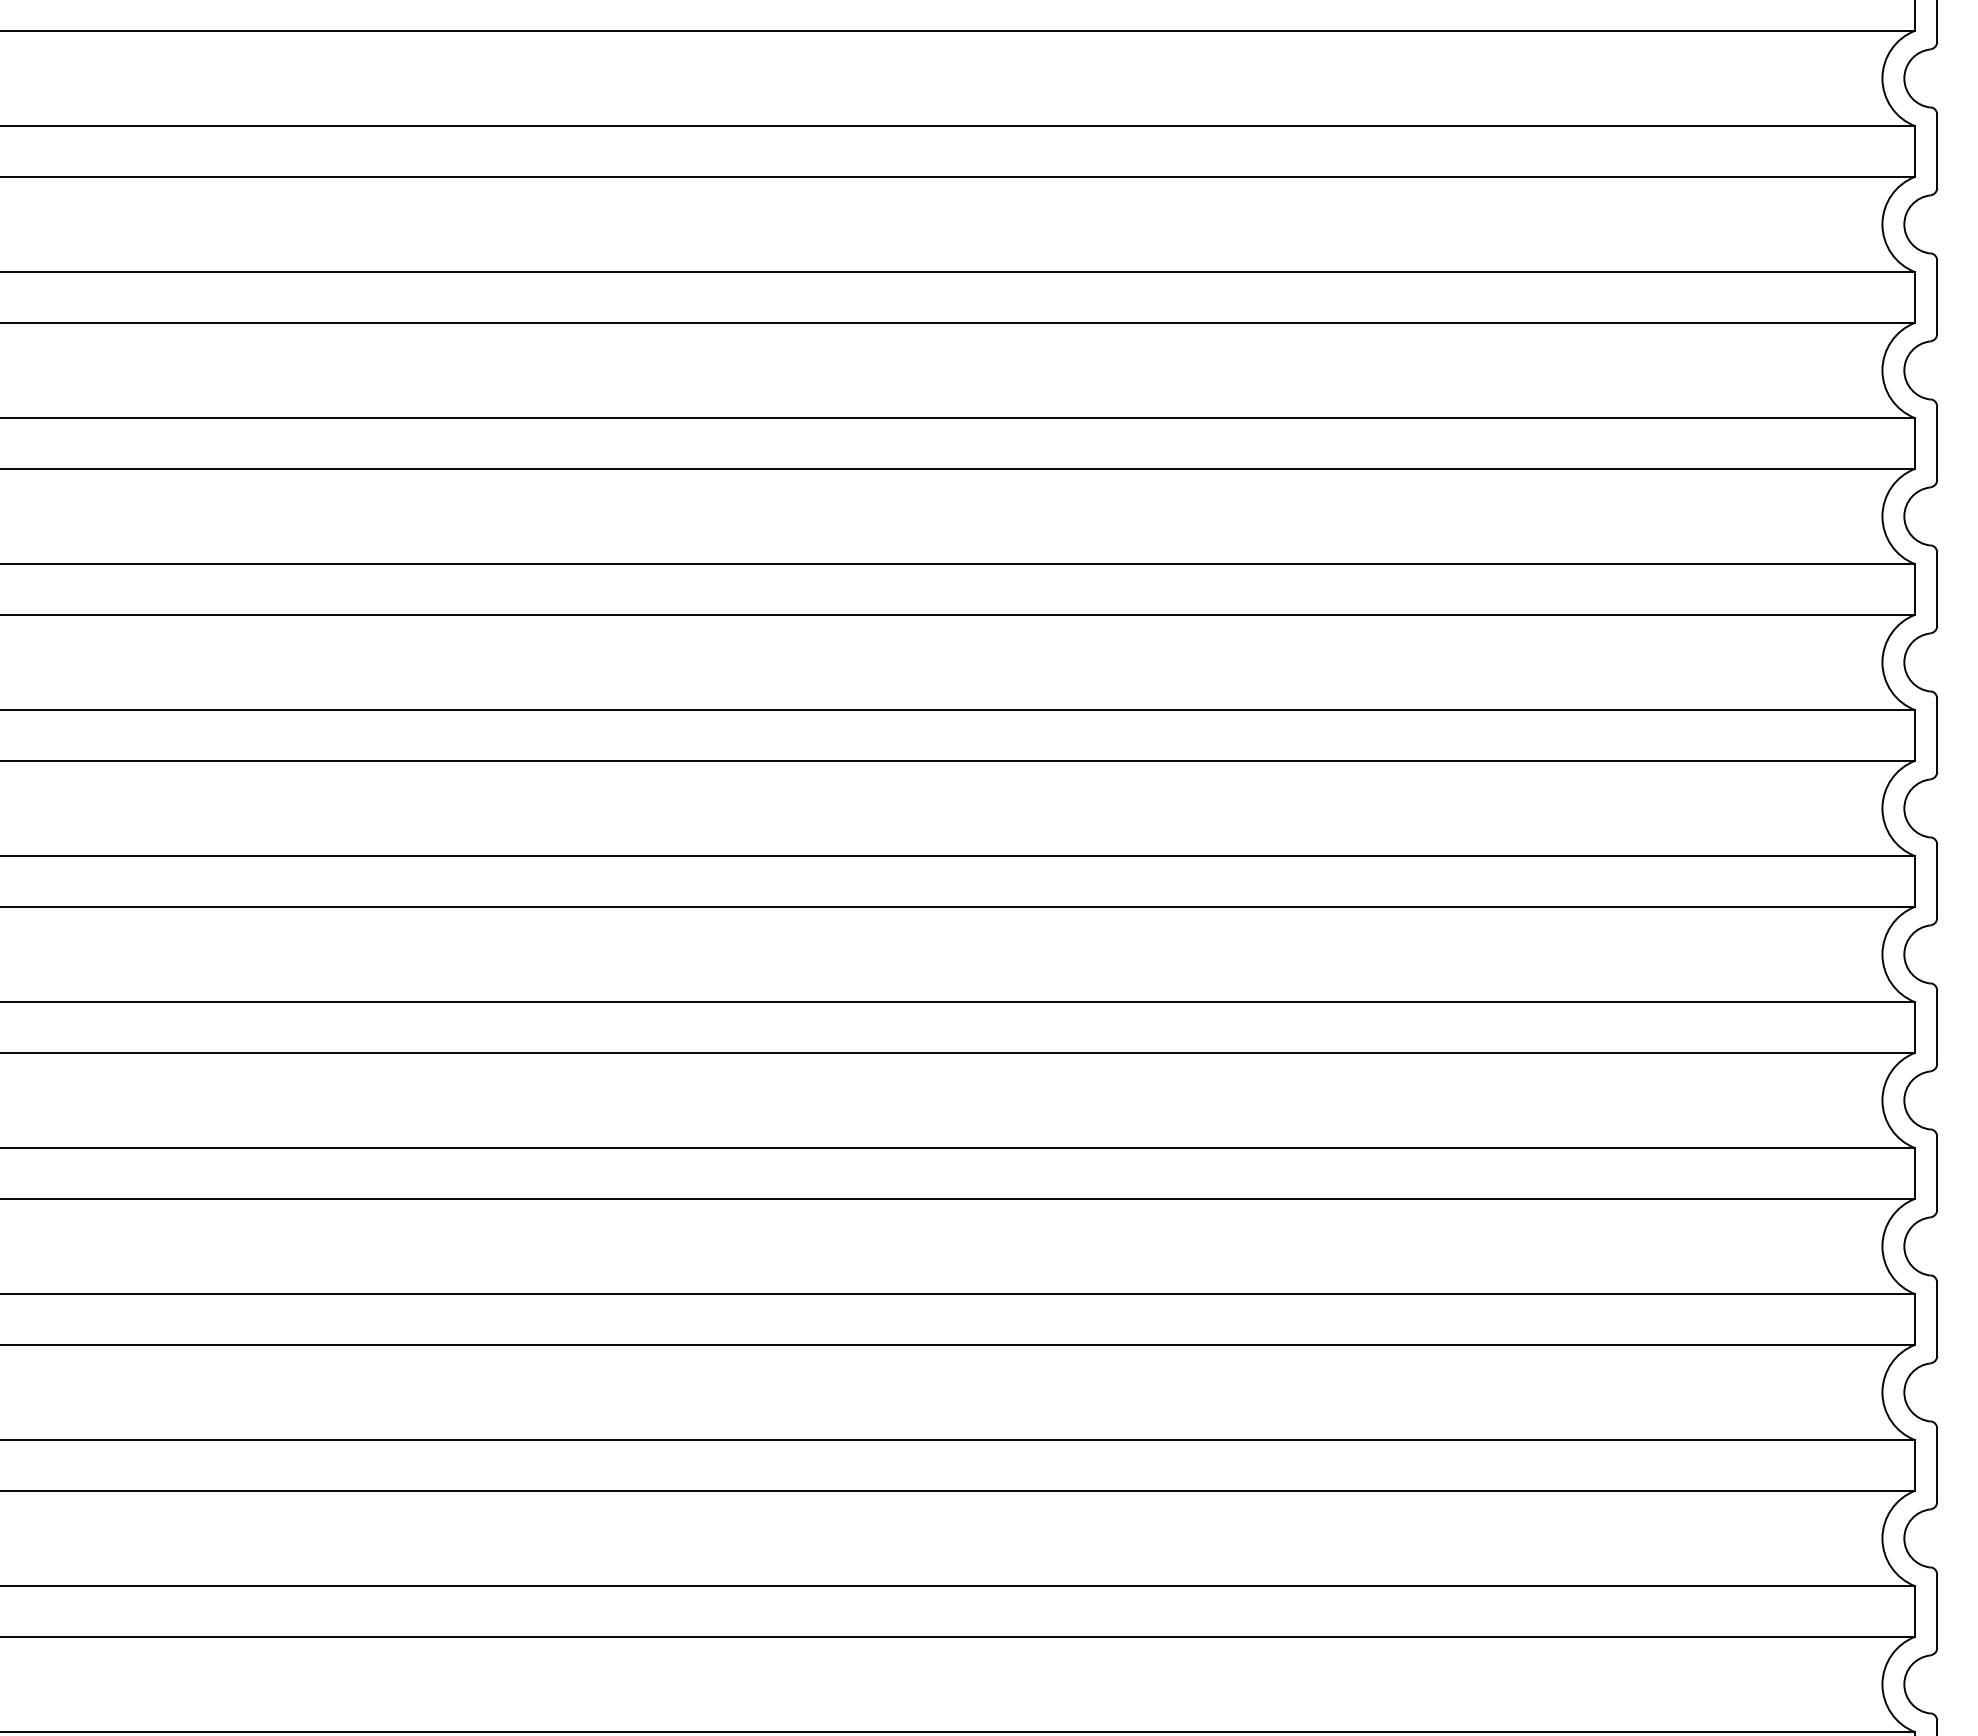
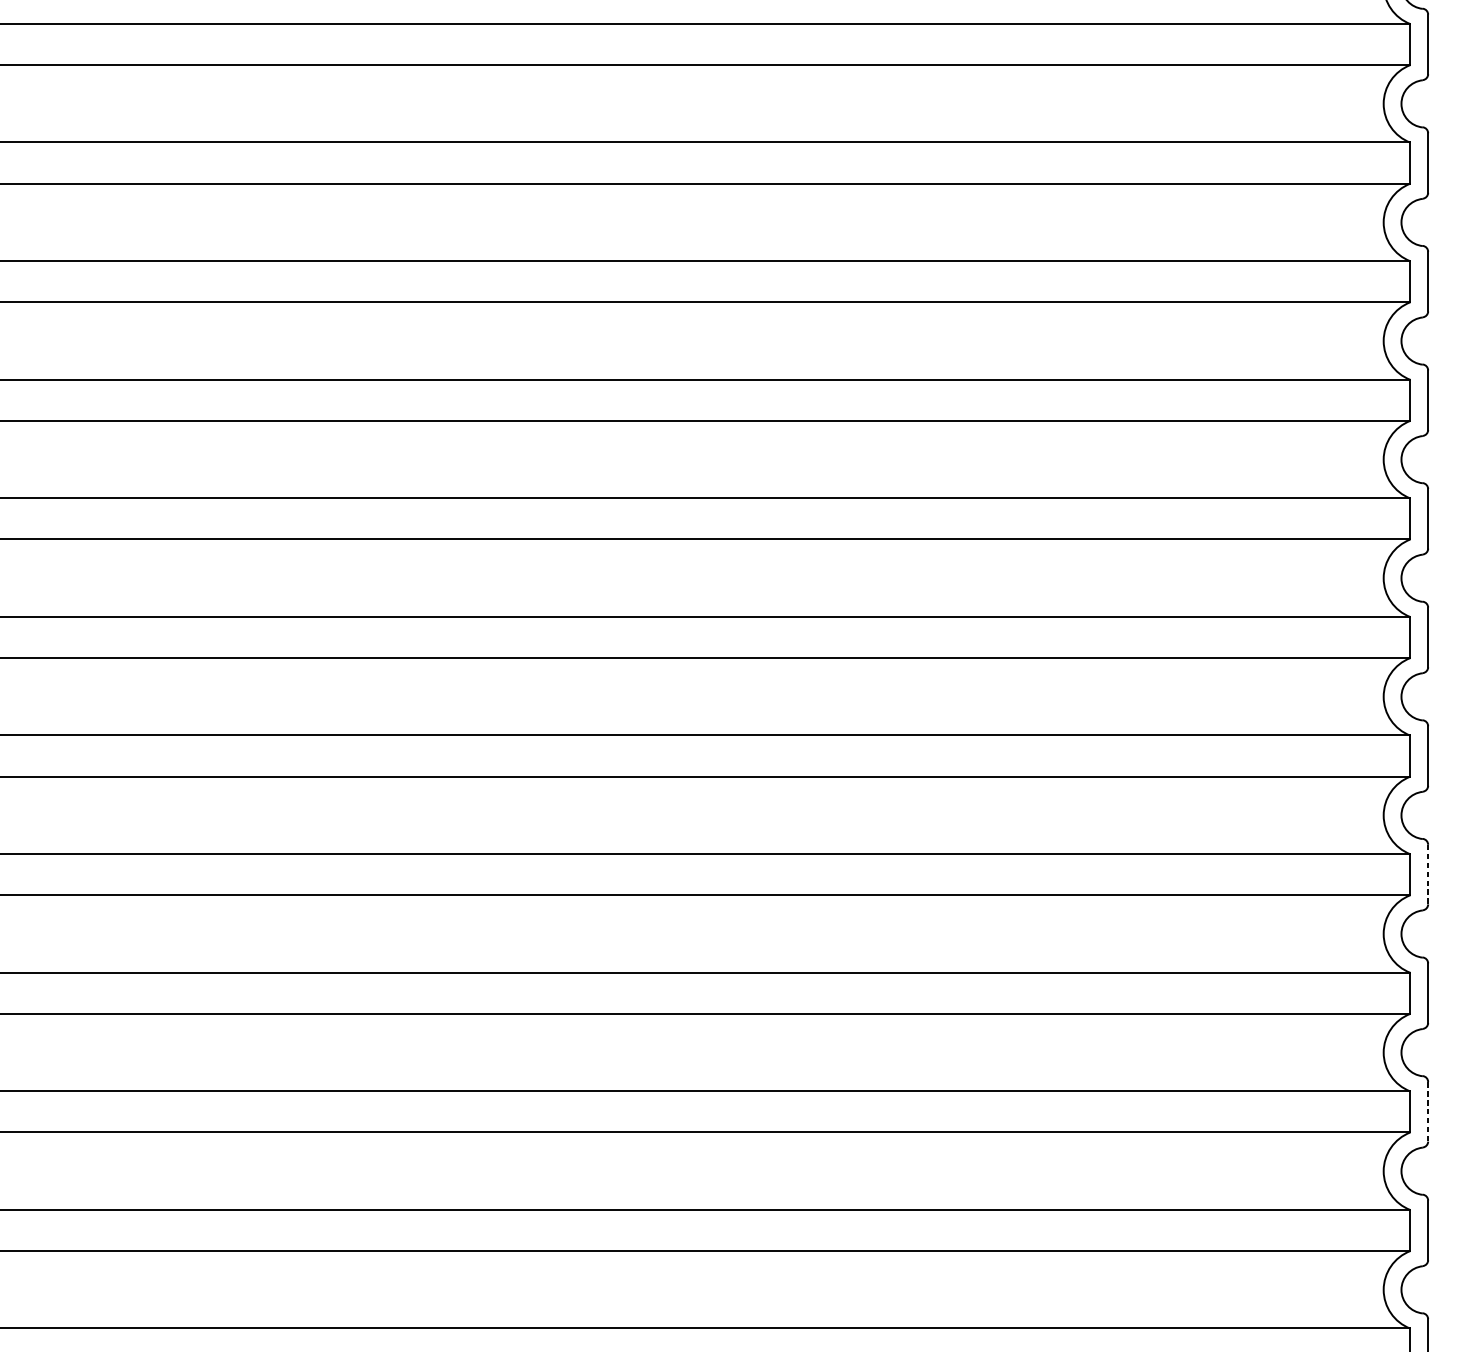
line: (1937, 1027) -> (1428, 874), solid -> dashed
line: (1937, 1319) -> (1428, 1111), solid -> dashed

